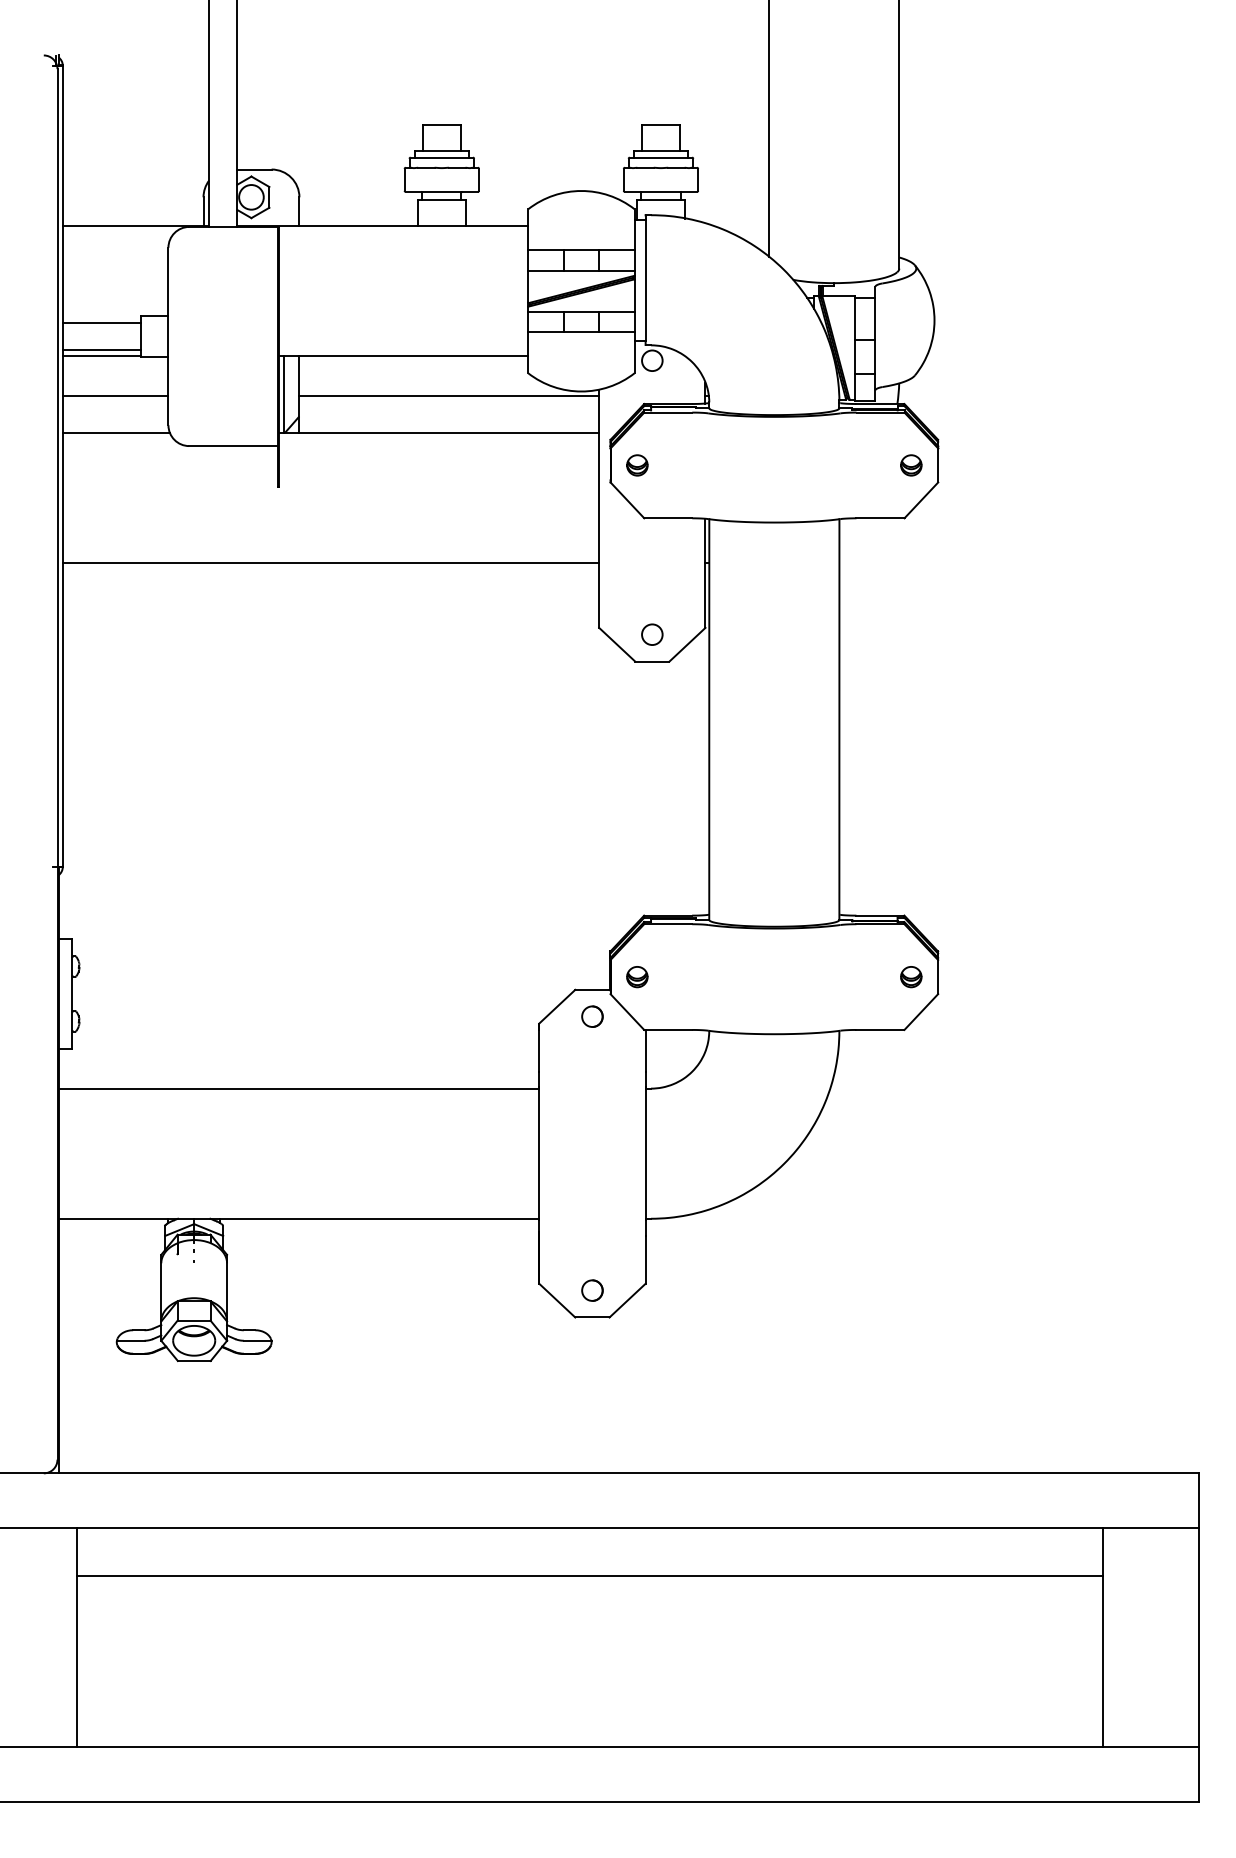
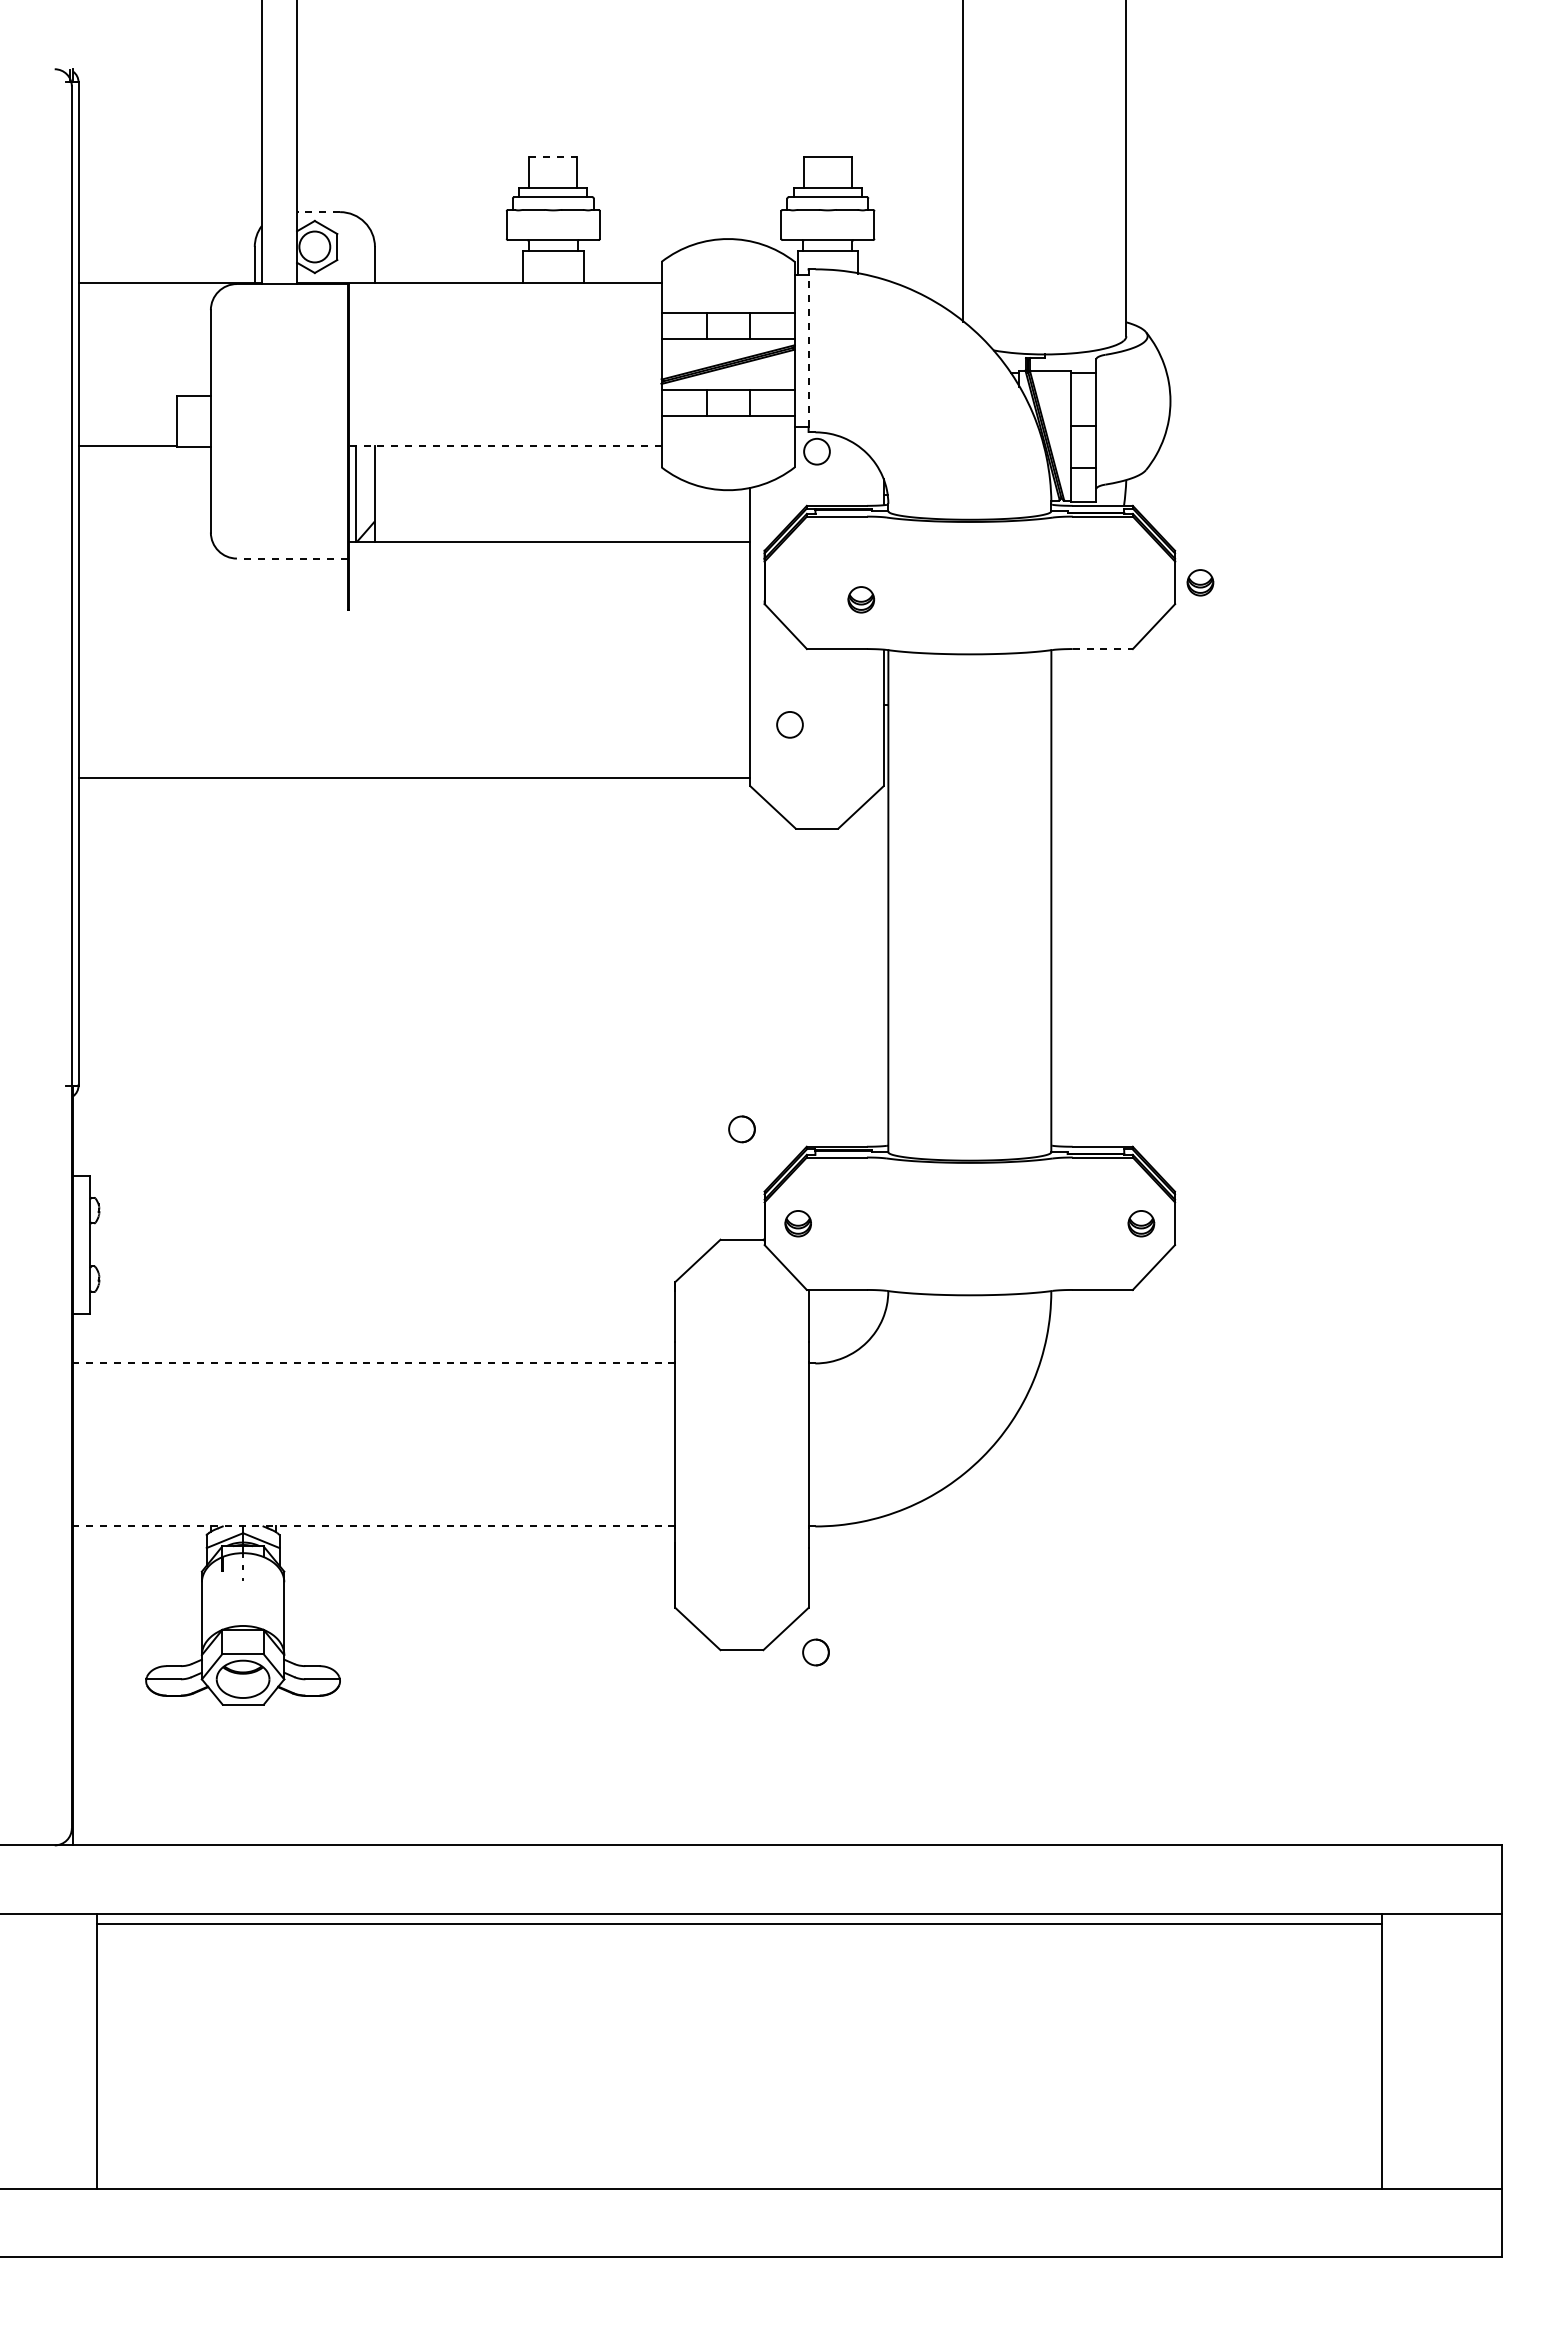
line: (441, 125) -> (553, 156), solid -> dashed
line: (254, 169) -> (318, 212), solid -> dashed
line: (645, 280) -> (808, 351), solid -> dashed
line: (101, 323) -> (127, 404), removed
line: (101, 350) -> (127, 438), removed
line: (402, 356) -> (504, 446), solid -> dashed
line: (115, 395) -> (144, 495), removed
line: (449, 395) -> (562, 495), removed
line: (116, 432) -> (145, 541), removed
line: (233, 446) -> (292, 558), solid -> dashed
part: (637, 465) -> (861, 599), moved
part: (911, 465) -> (1200, 582), moved
line: (881, 518) -> (1103, 649), solid -> dashed
line: (331, 562) -> (414, 777), moved
circle: (651, 634) -> (789, 724), moved
part: (592, 1016) -> (741, 1129), moved
line: (298, 1088) -> (373, 1363), solid -> dashed
line: (298, 1218) -> (373, 1526), solid -> dashed
part: (592, 1290) -> (815, 1652), moved
line: (589, 1576) -> (738, 1924), moved

